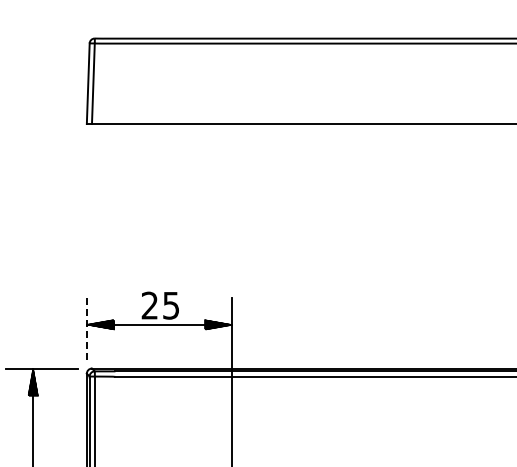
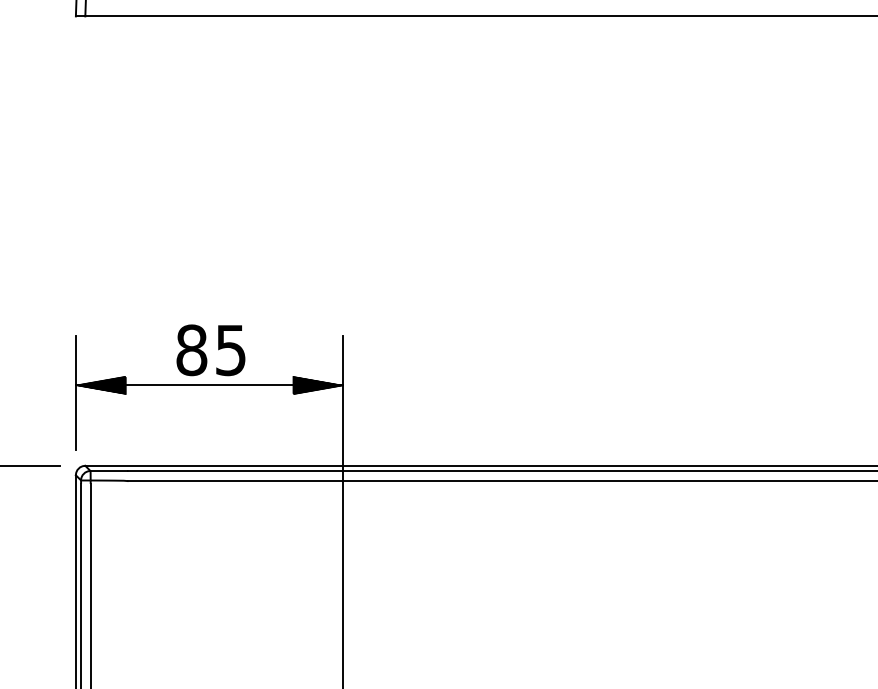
text: (149, 305) -> (191, 349), 25 -> 85
line: (86, 328) -> (75, 392), dashed -> solid

